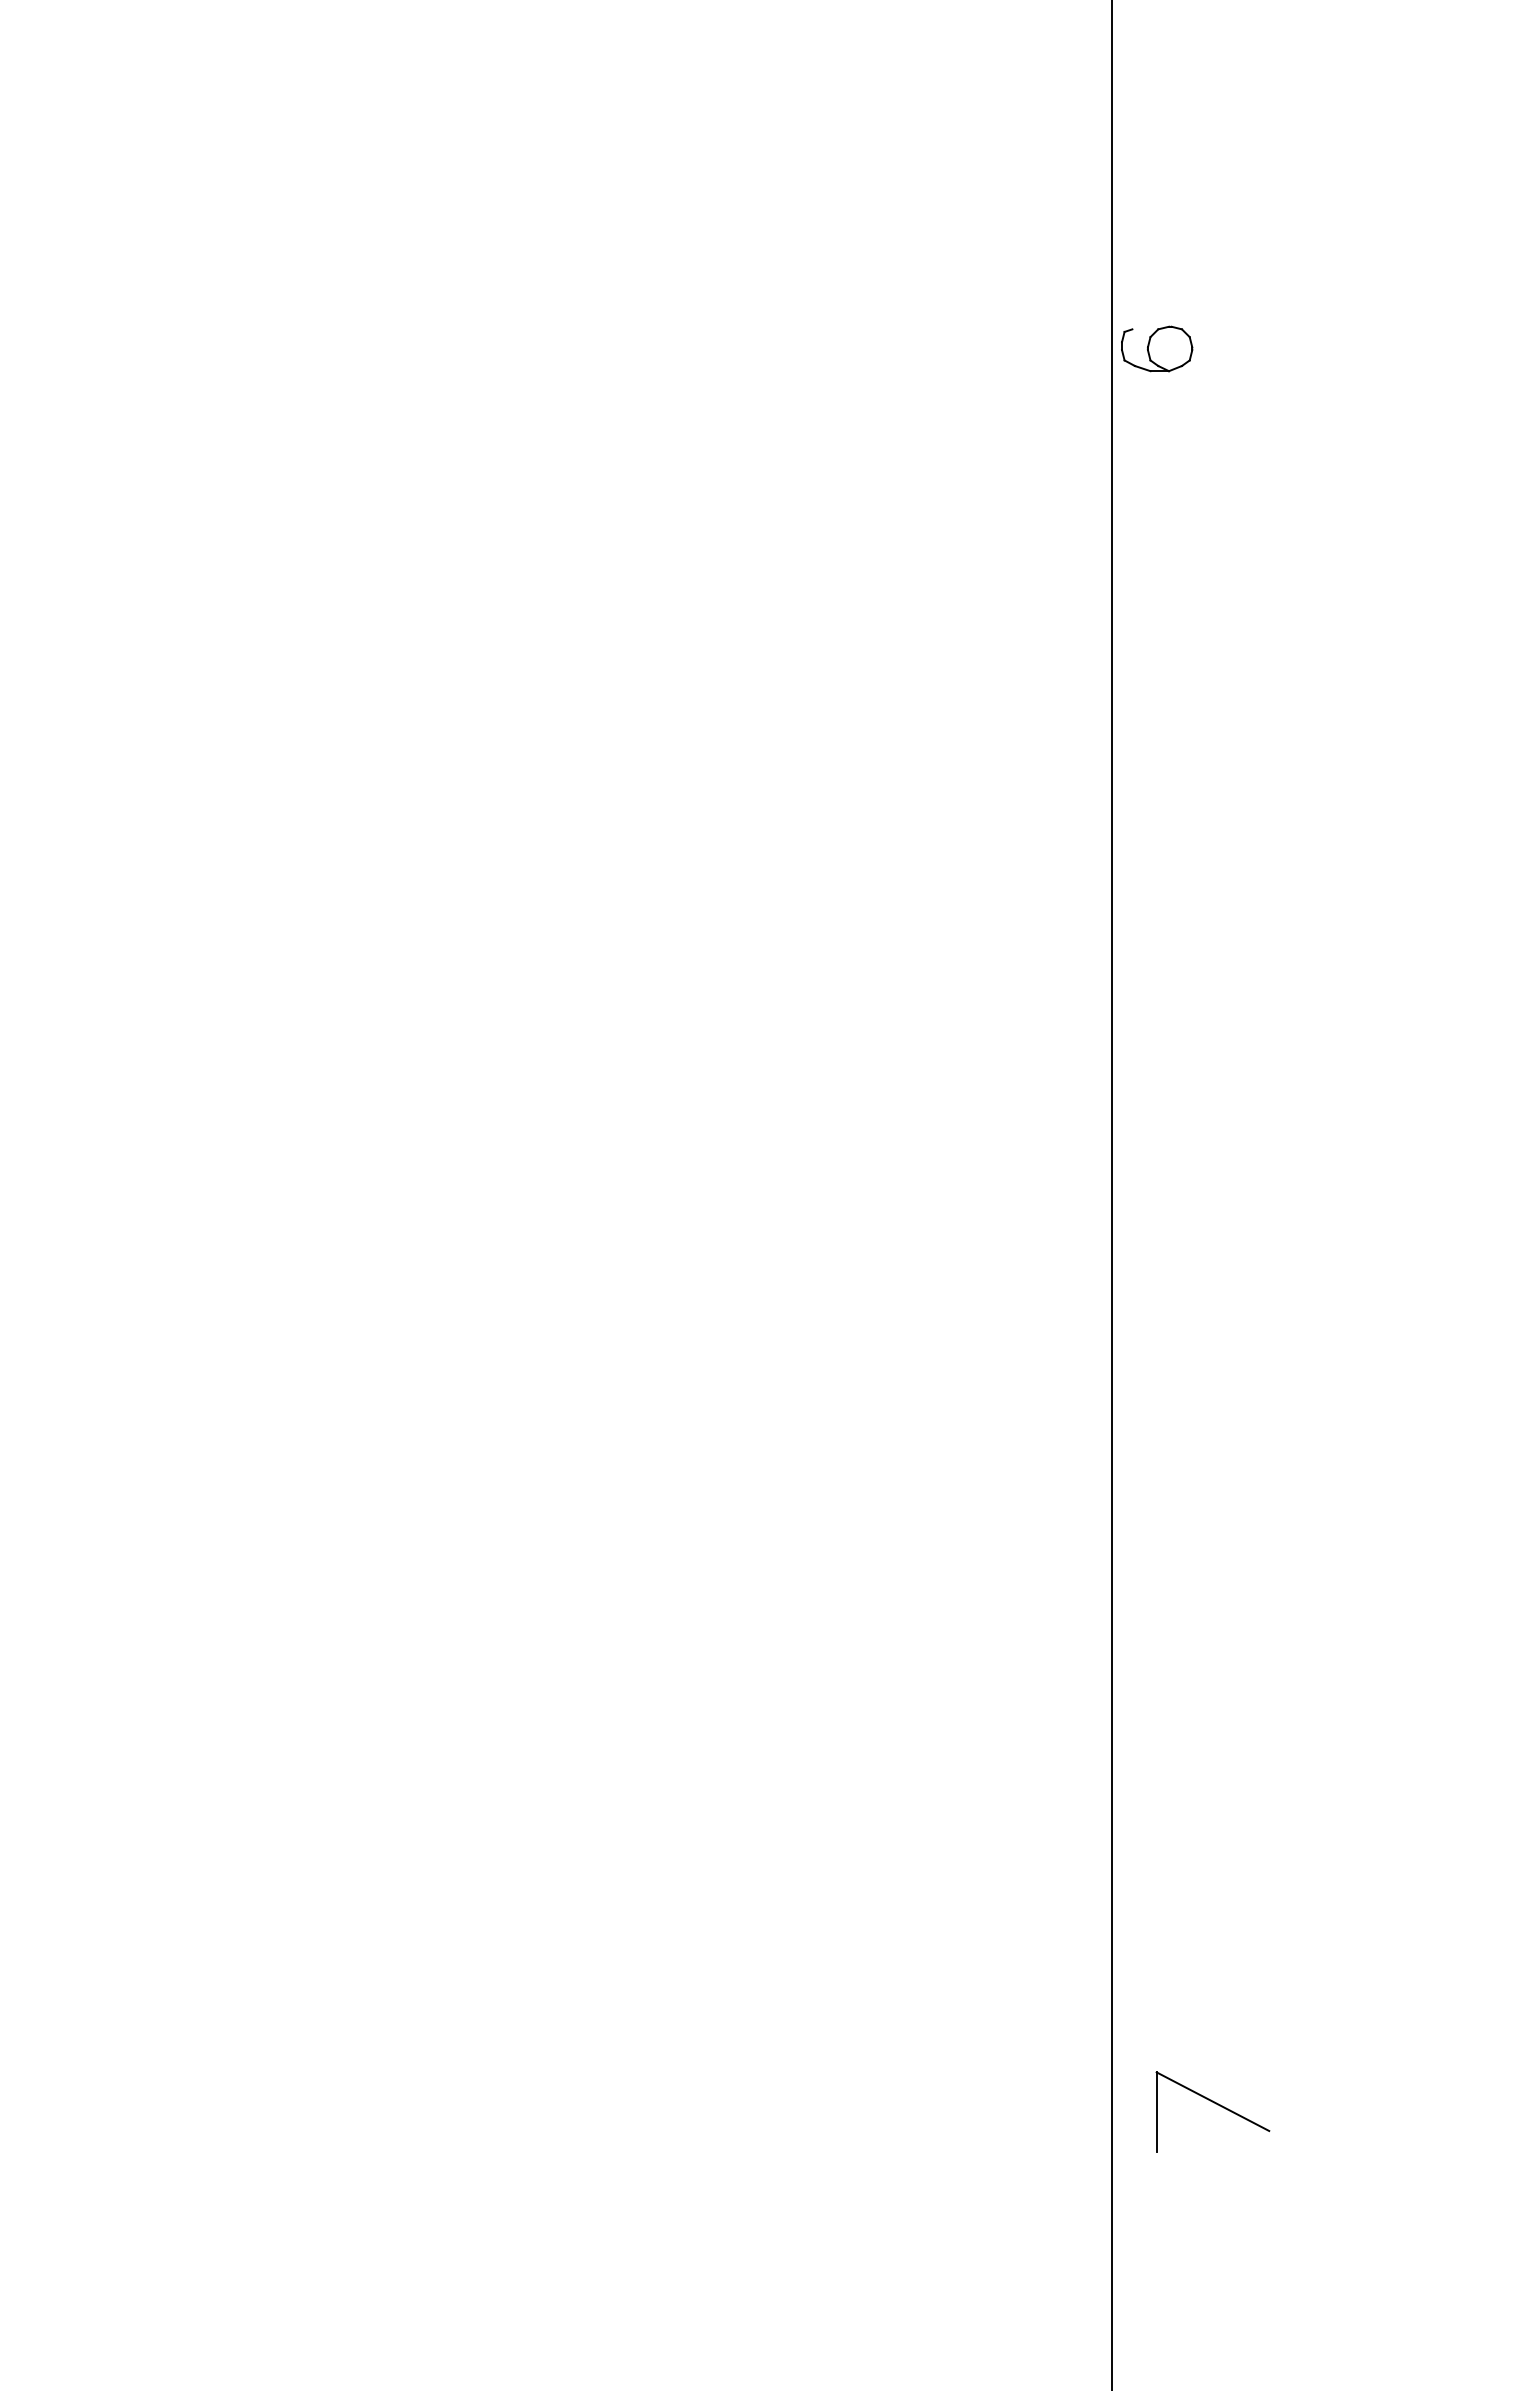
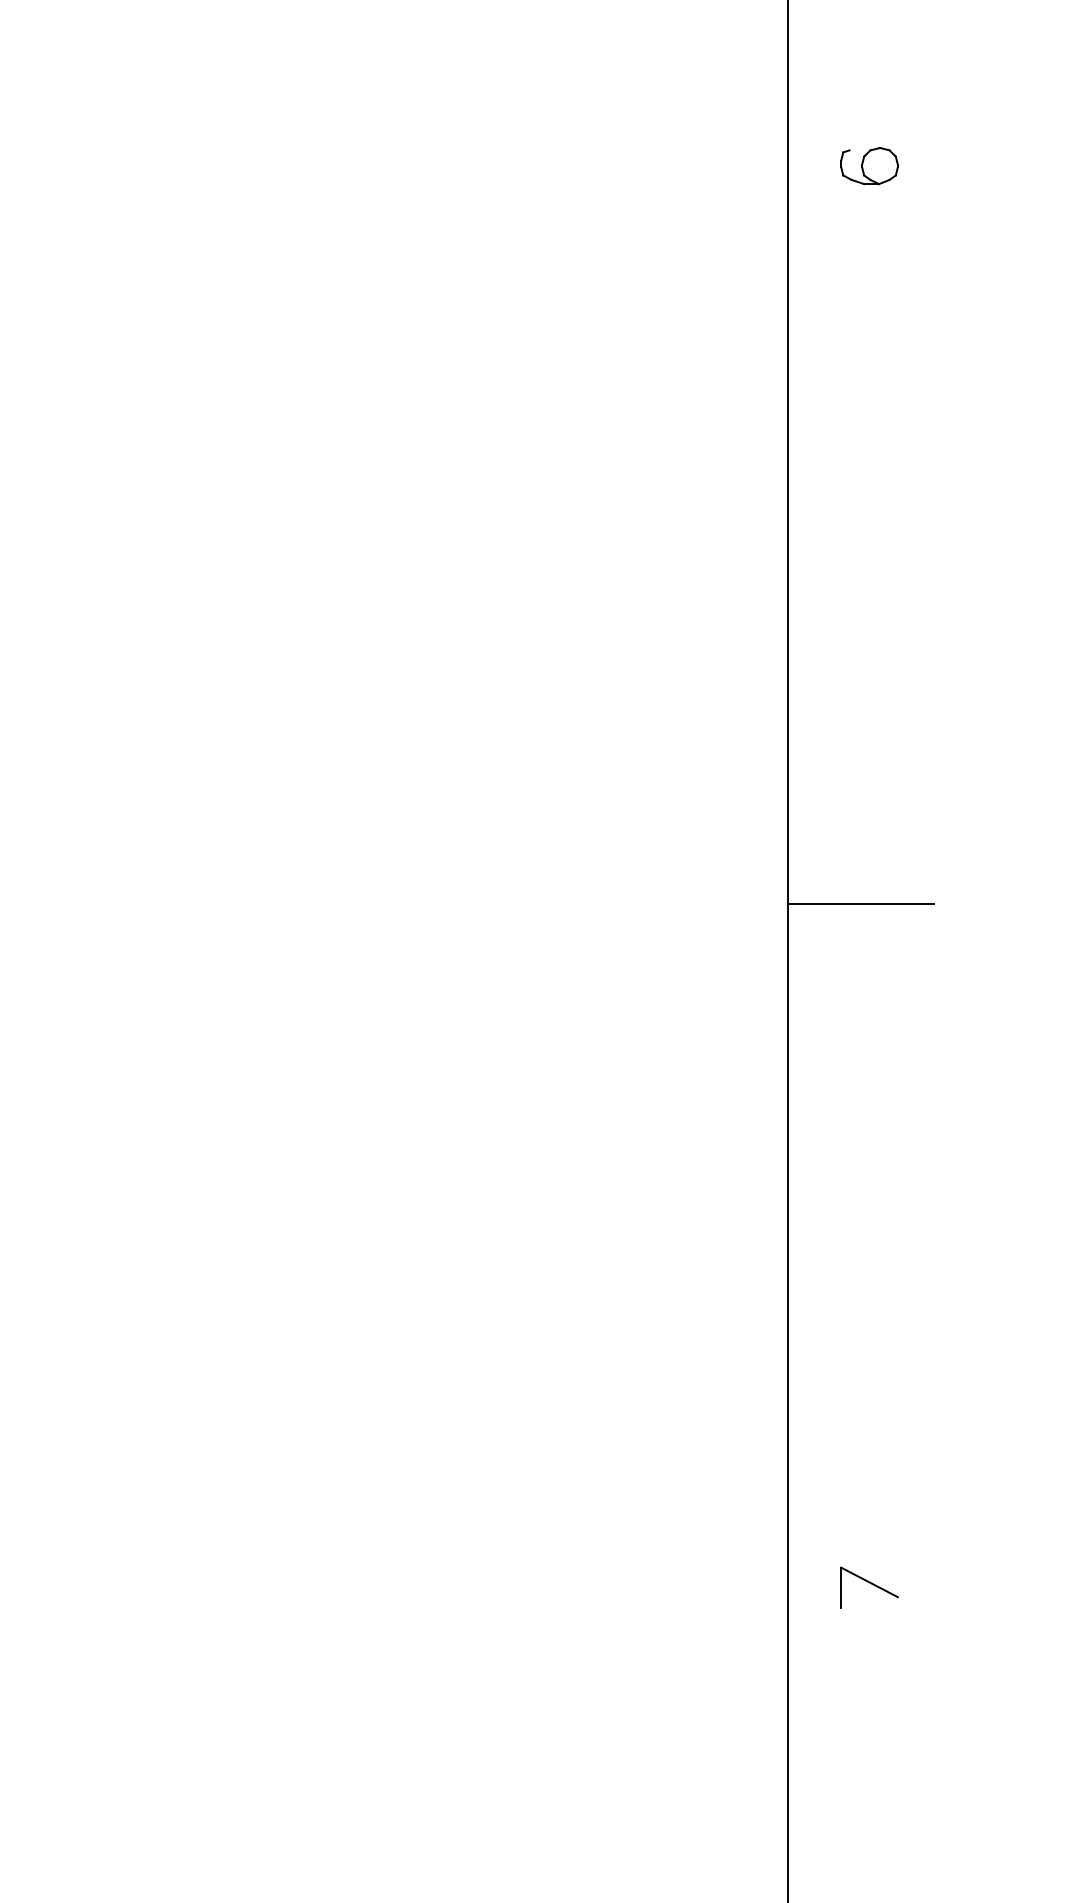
part: (1157, 348) -> (869, 165), moved
line: (1202, 1264) -> (860, 904), added
part: (1213, 2110) -> (869, 1586), size x0.62

